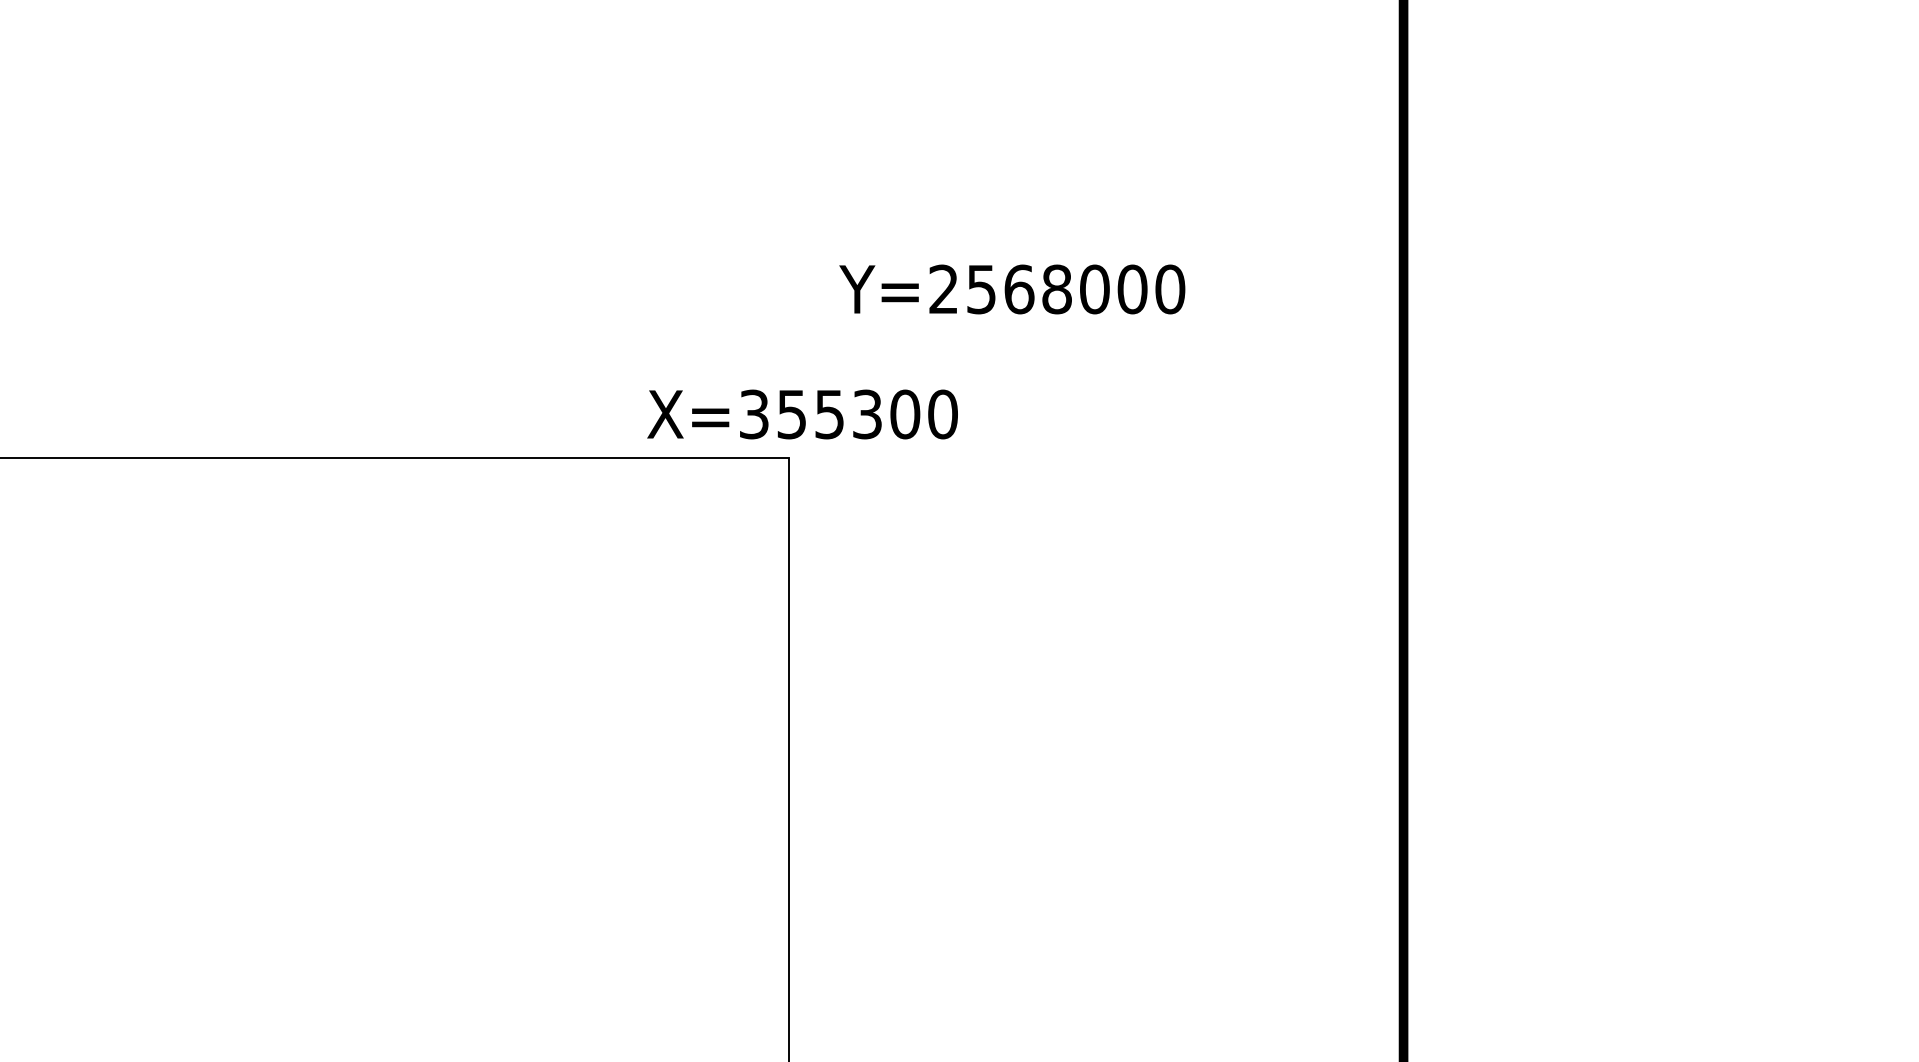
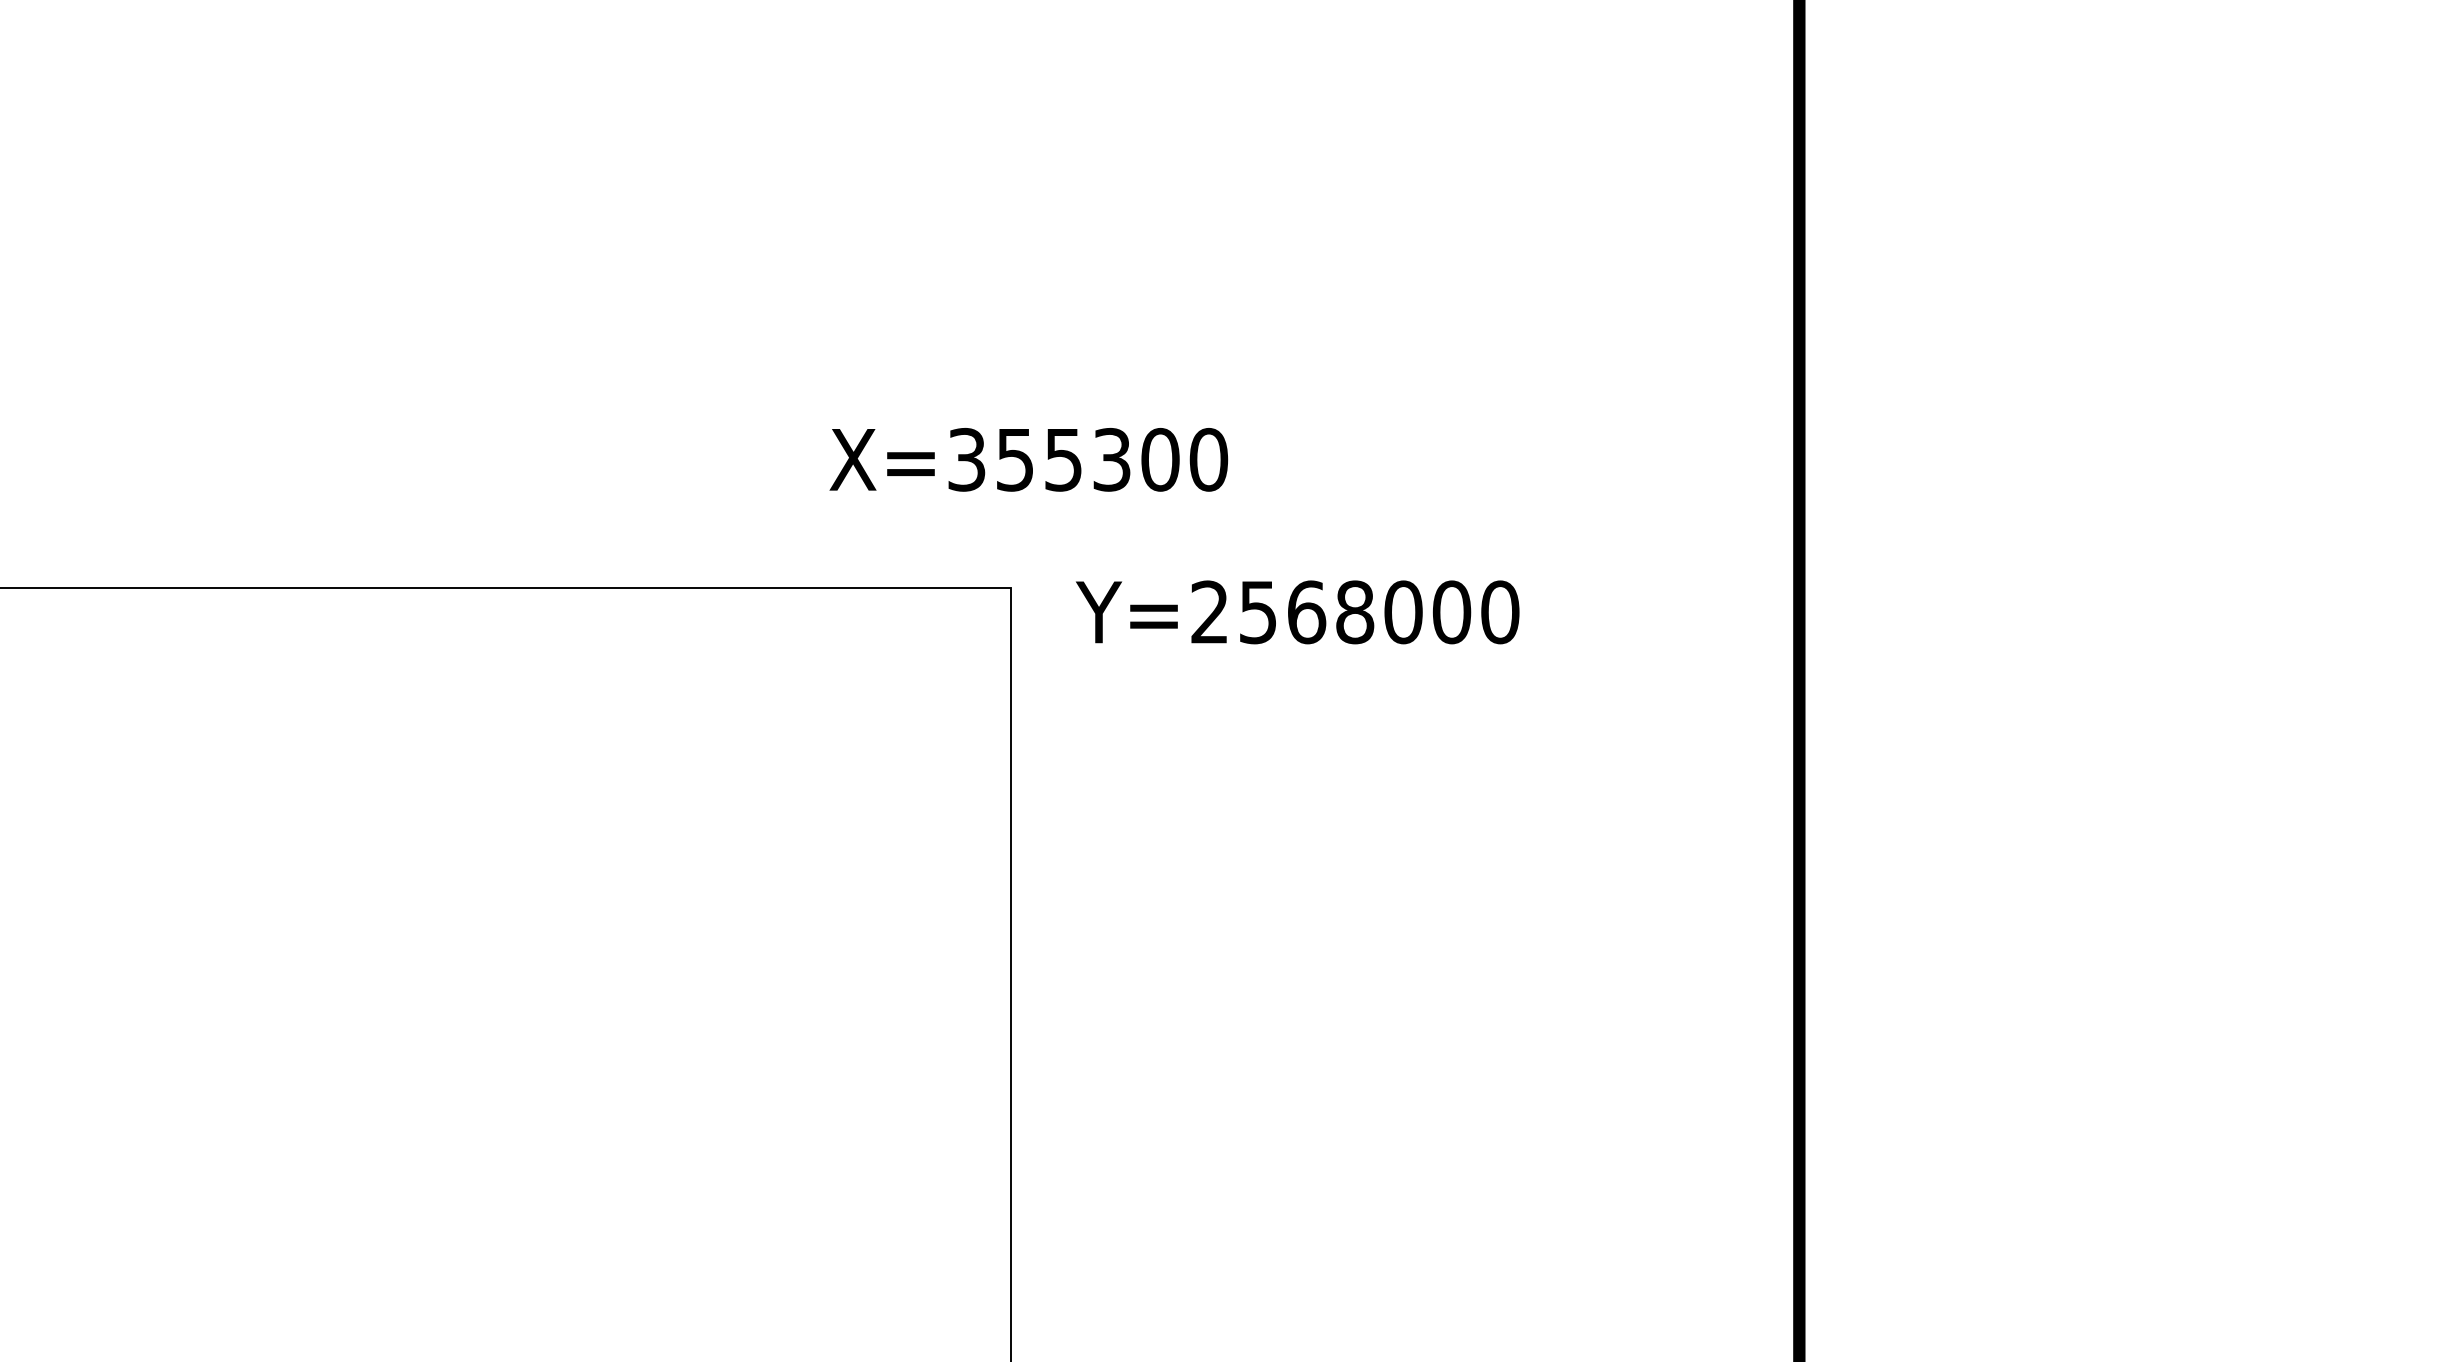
text: (1012, 289) -> (1297, 612), moved
text: (802, 414) -> (1028, 459), moved

